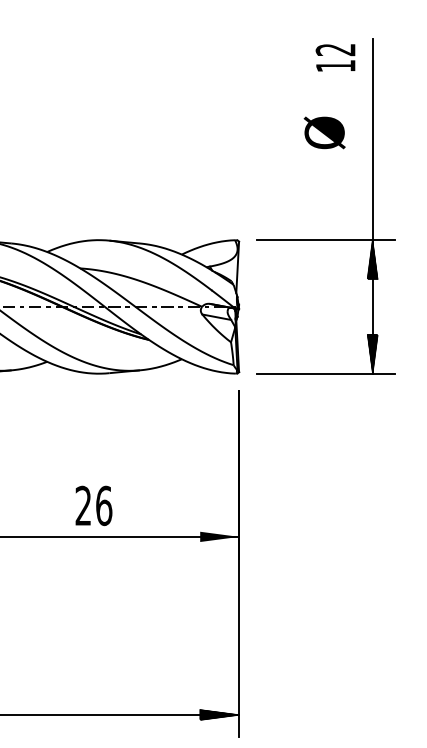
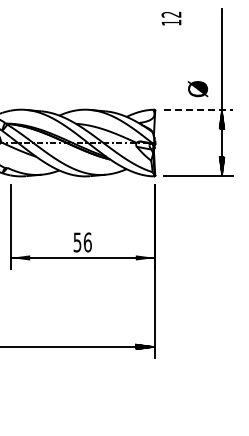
text: (335, 57) -> (171, 18), moved
text: (323, 133) -> (197, 89), moved
line: (325, 239) -> (198, 109), solid -> dashed
text: (83, 505) -> (77, 242), 26 -> 56

